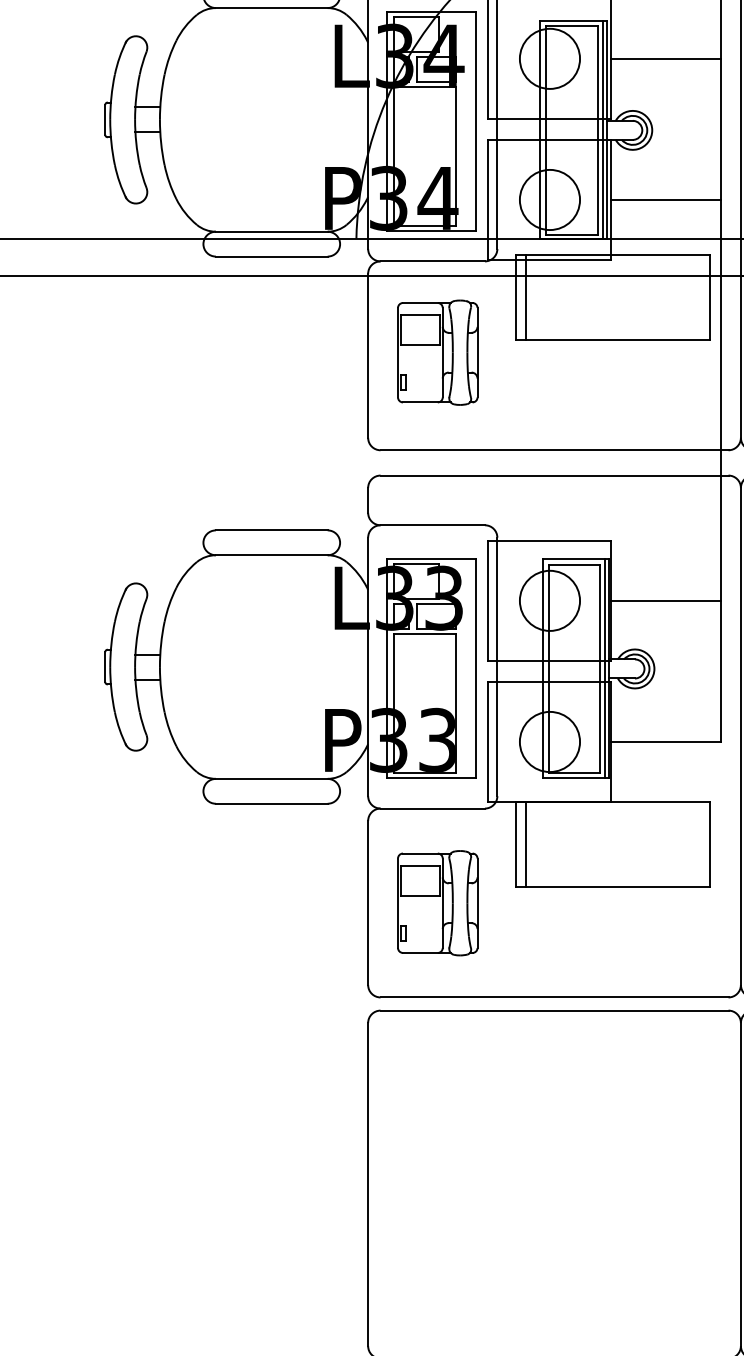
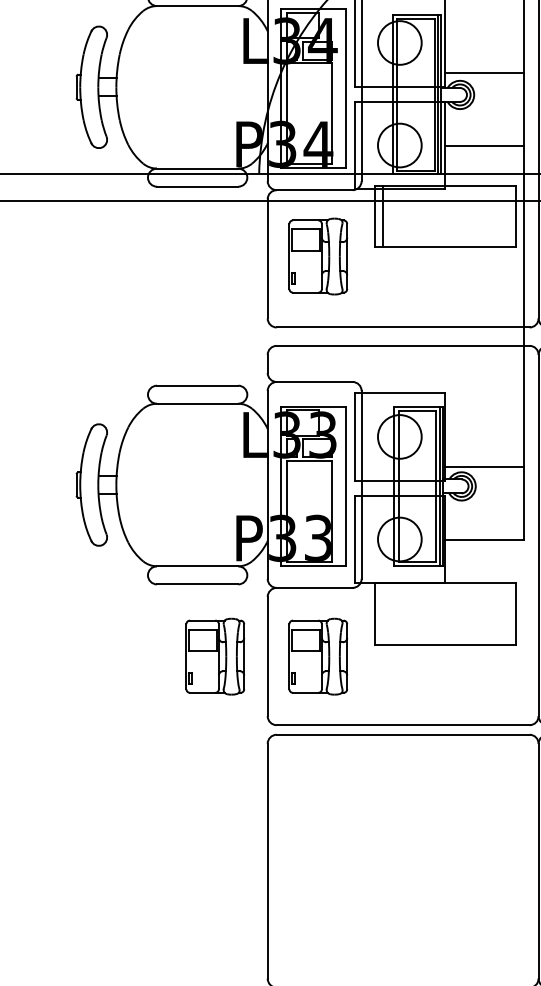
line: (666, 58) -> (484, 72), moved
line: (666, 600) -> (484, 466), moved
line: (526, 843) -> (382, 613), removed
part: (296, 902) -> (215, 656), added

